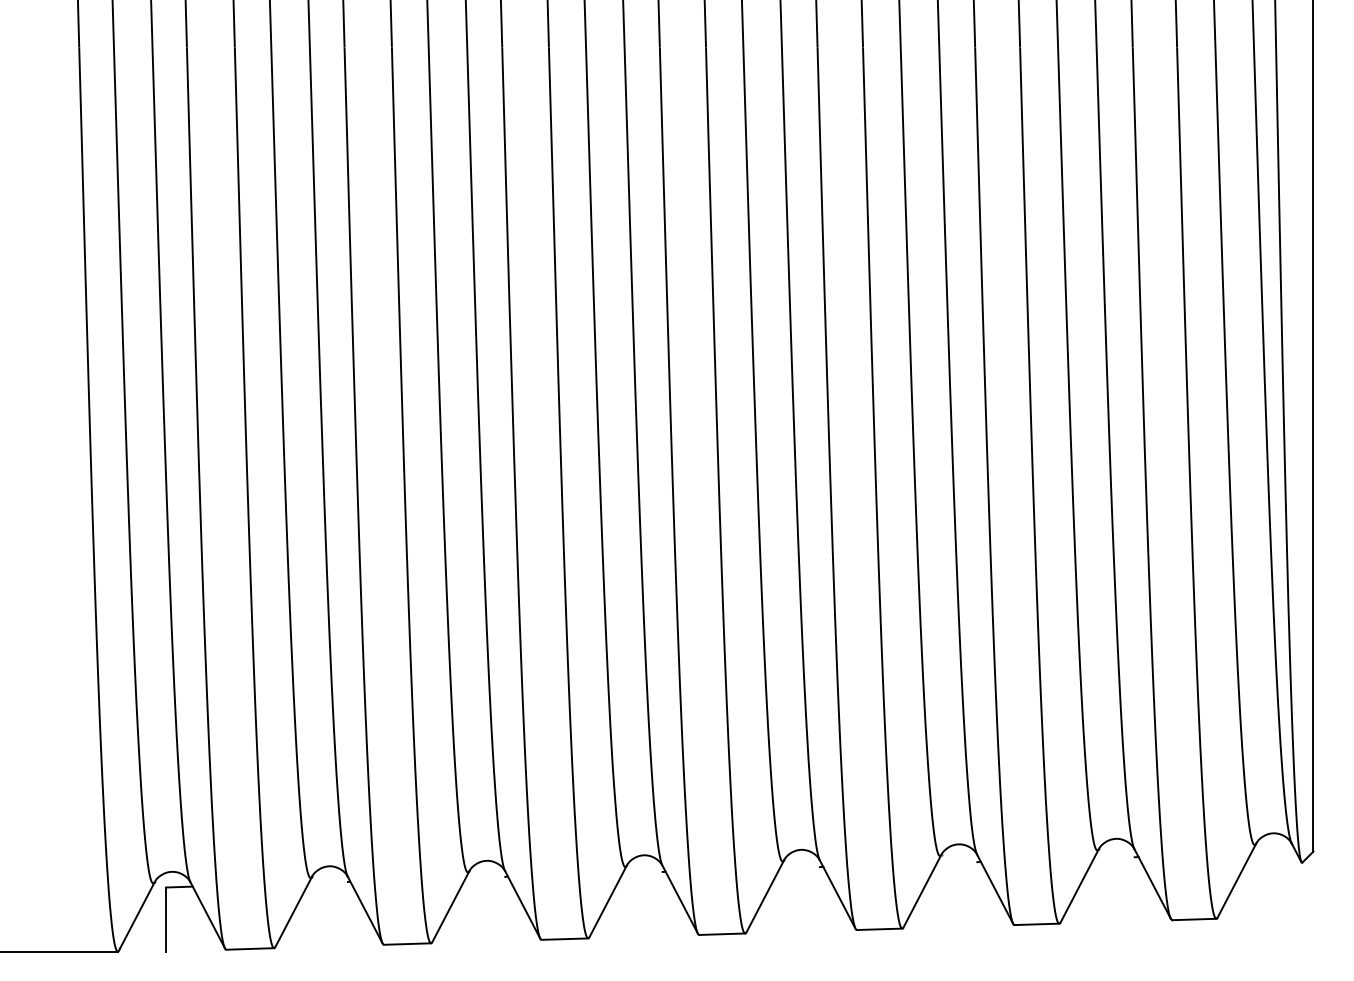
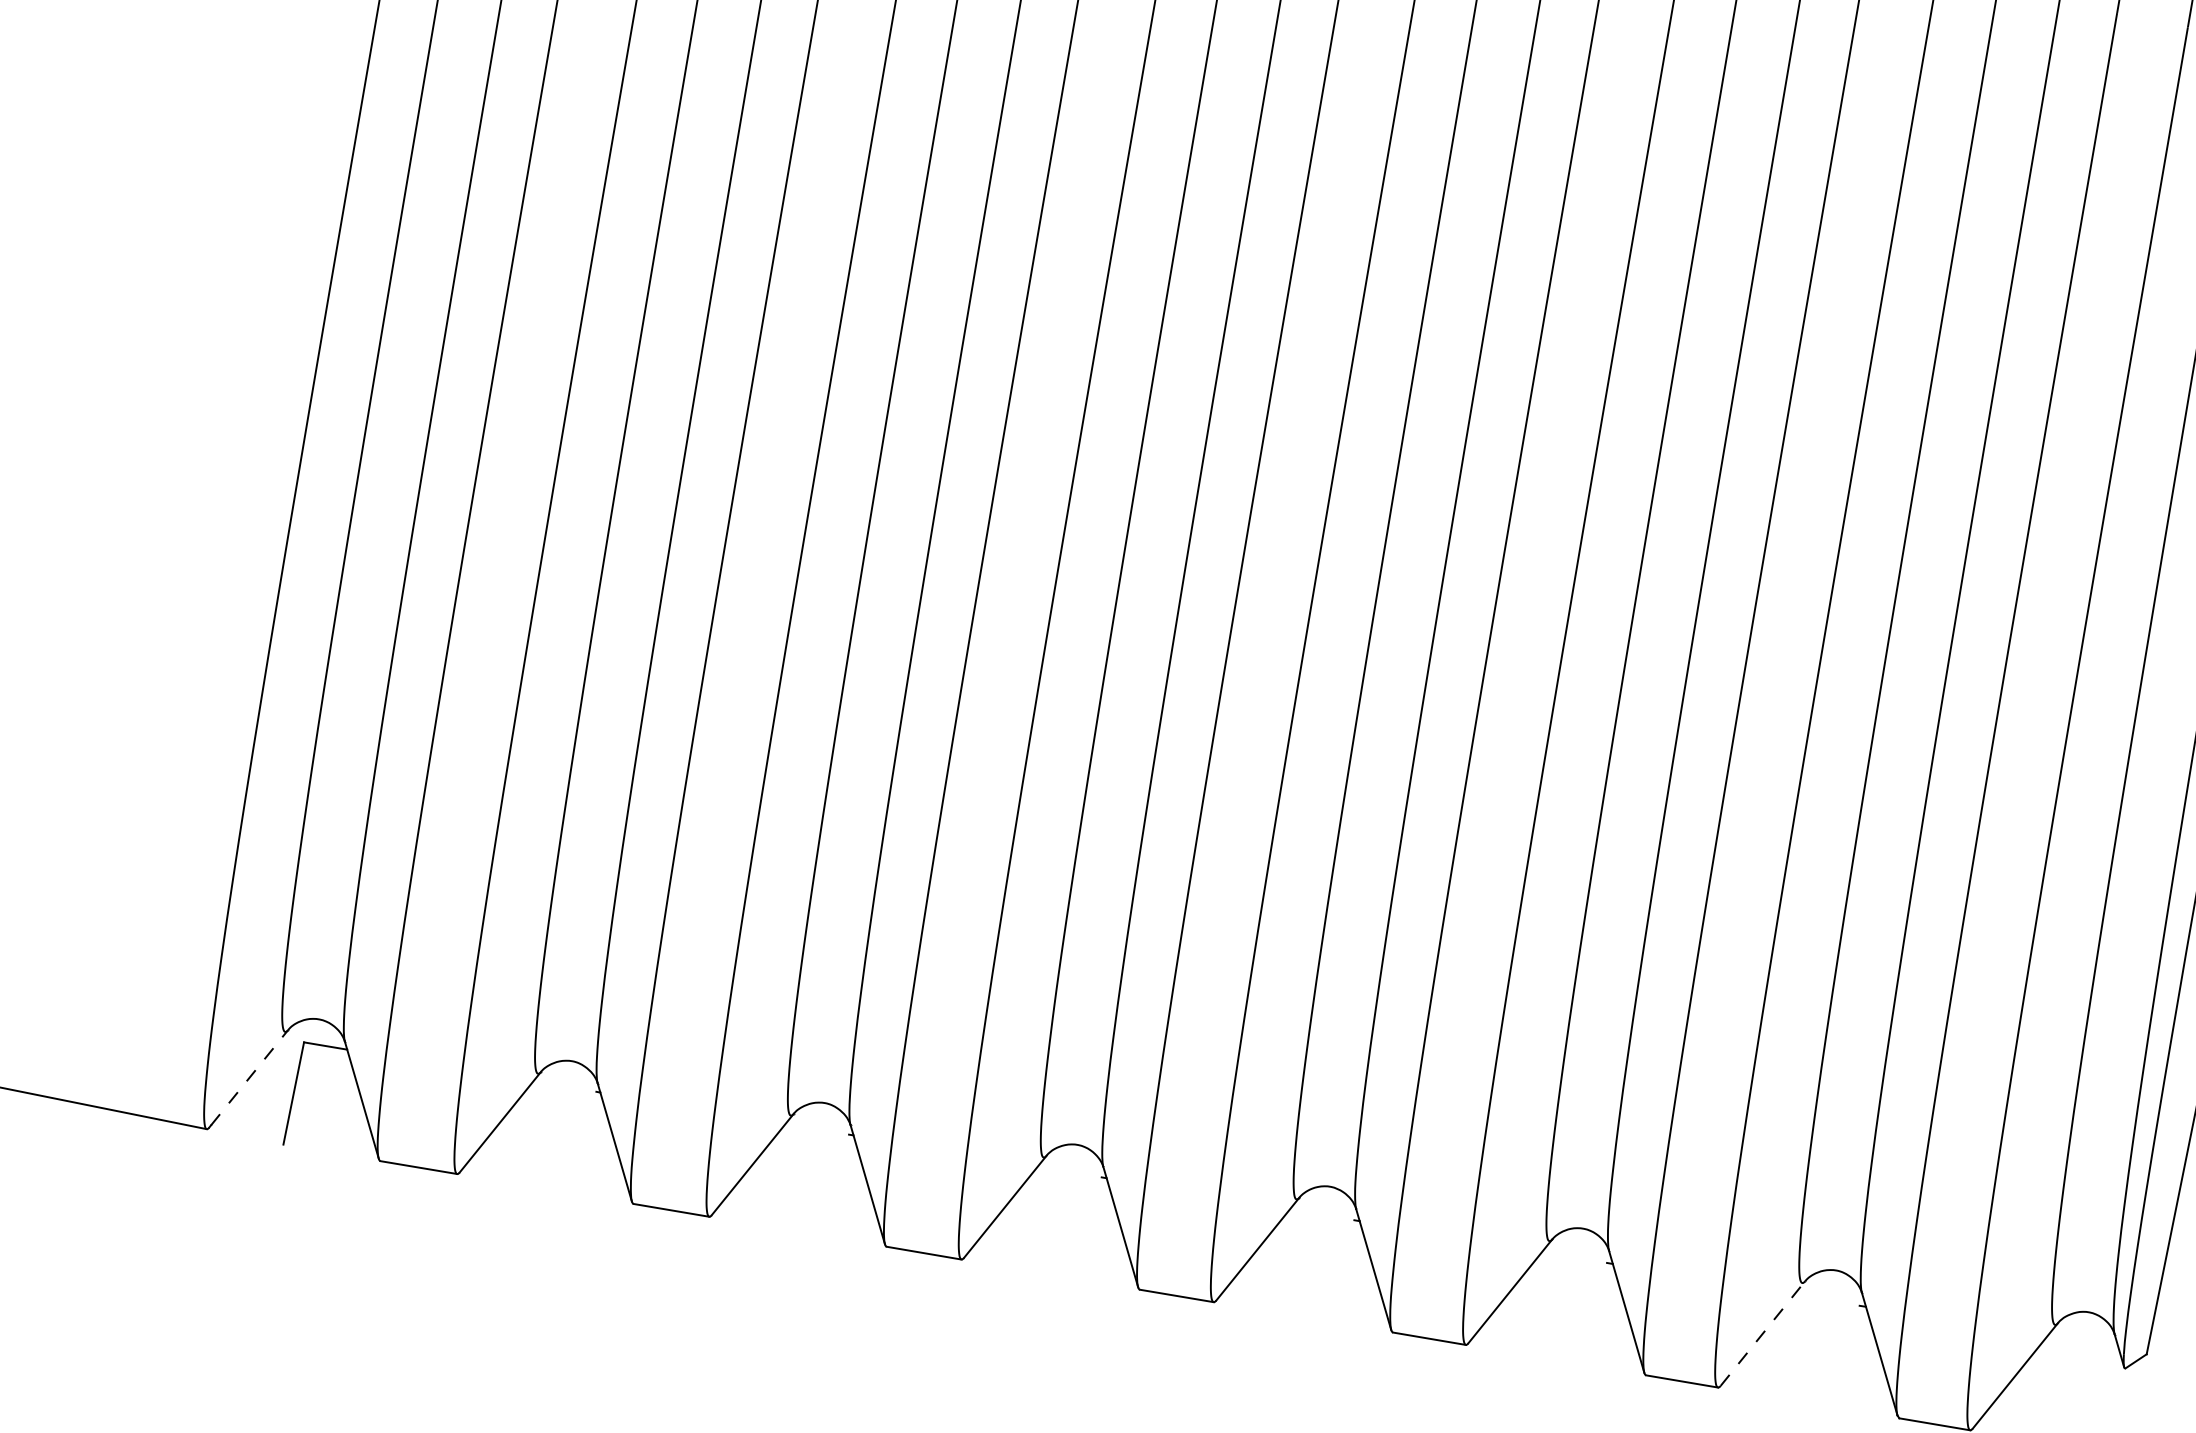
line: (1080, 885) -> (1764, 1333), solid -> dashed
line: (137, 915) -> (249, 1077), solid -> dashed

